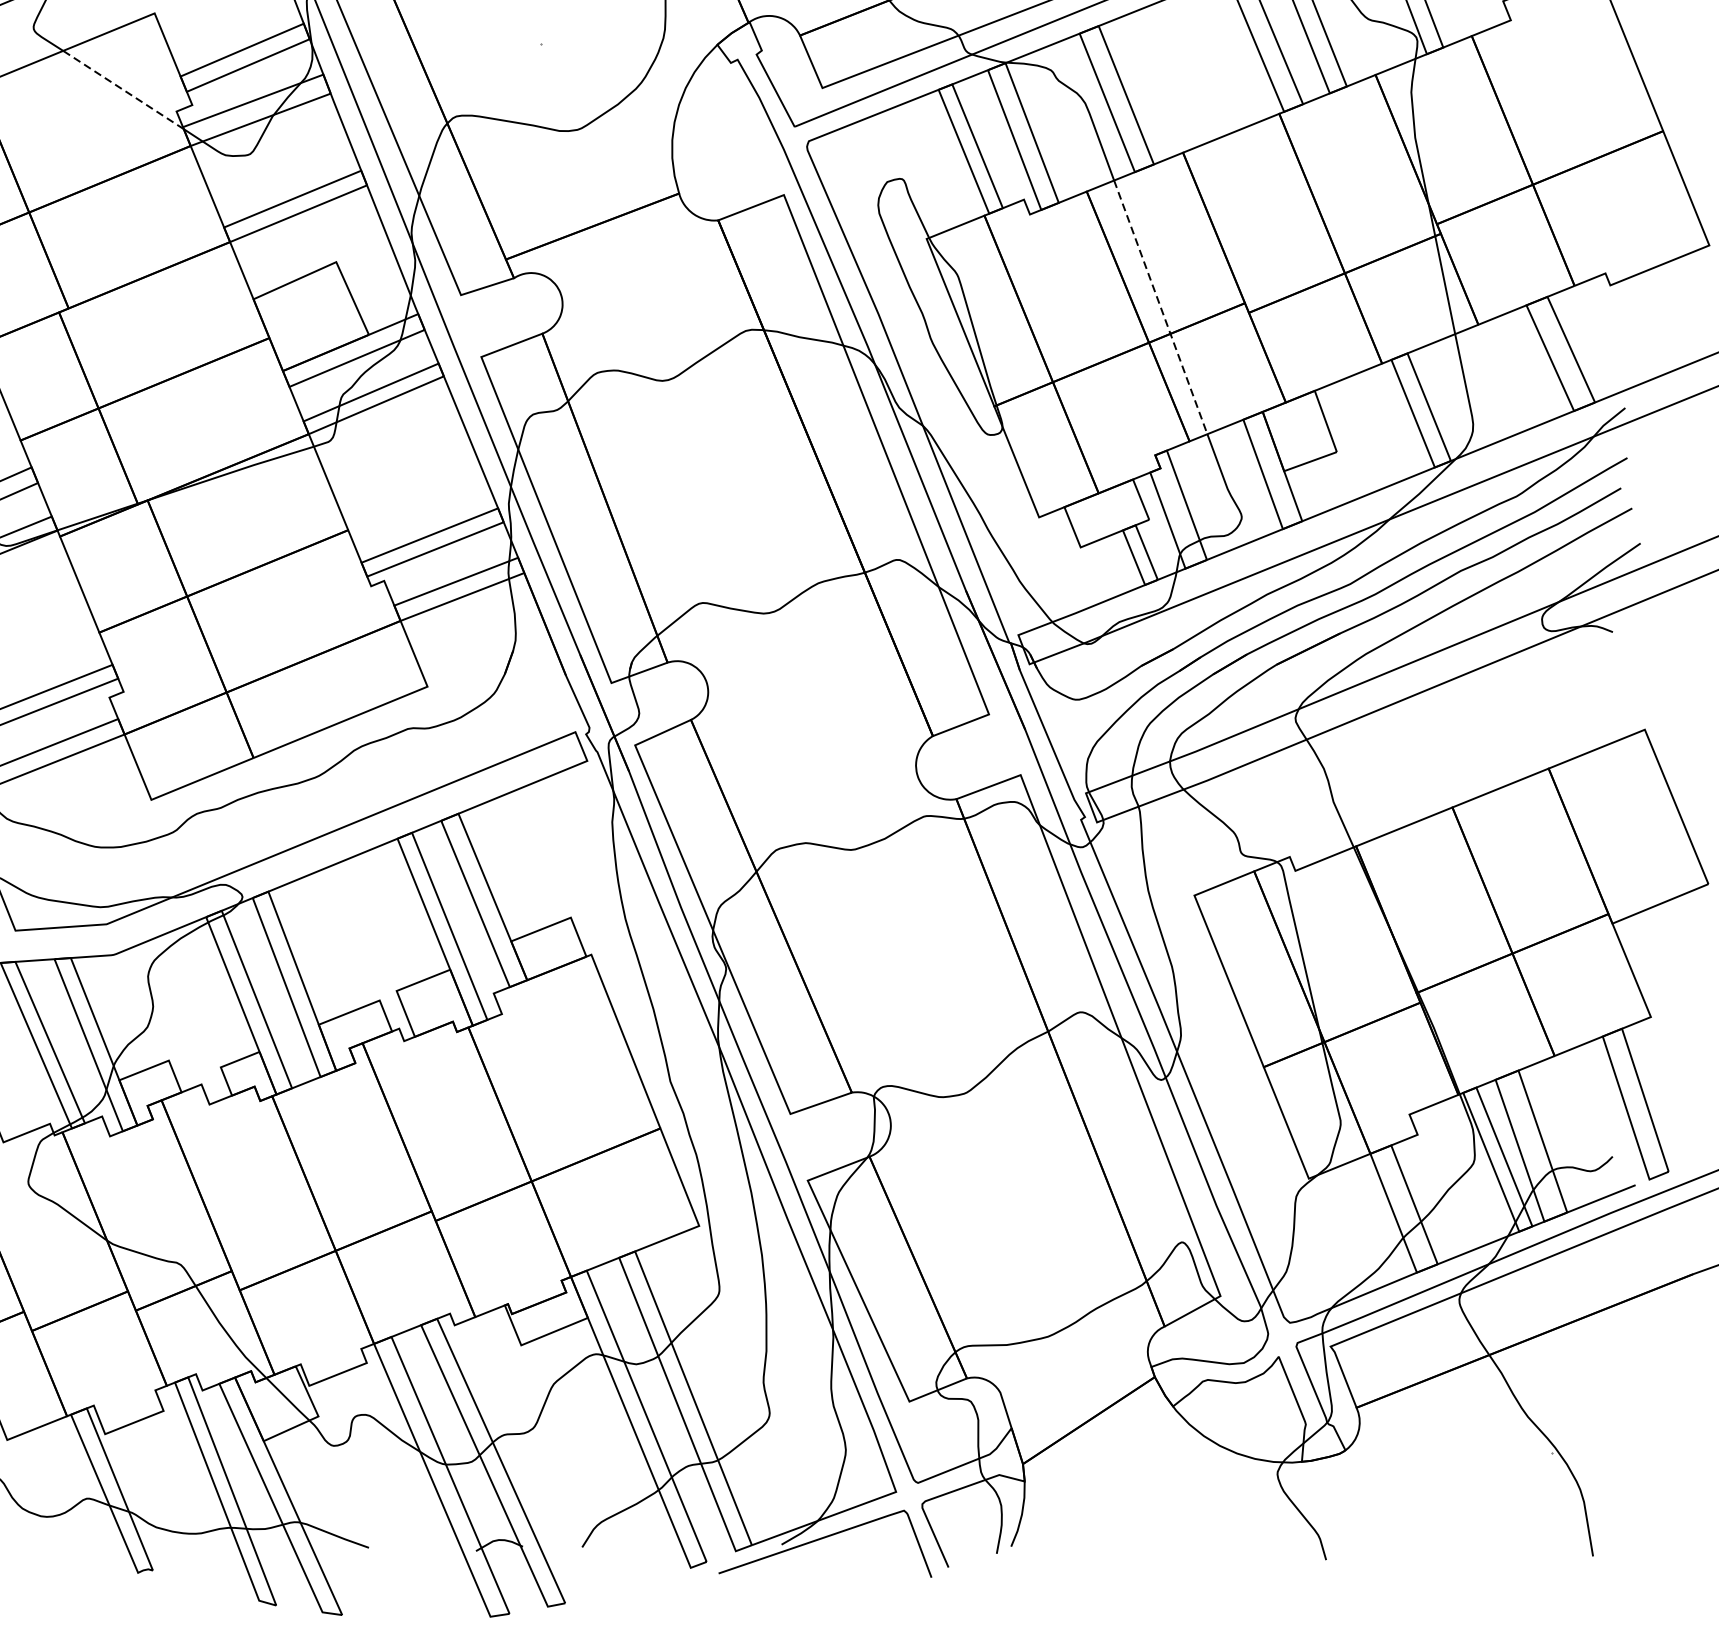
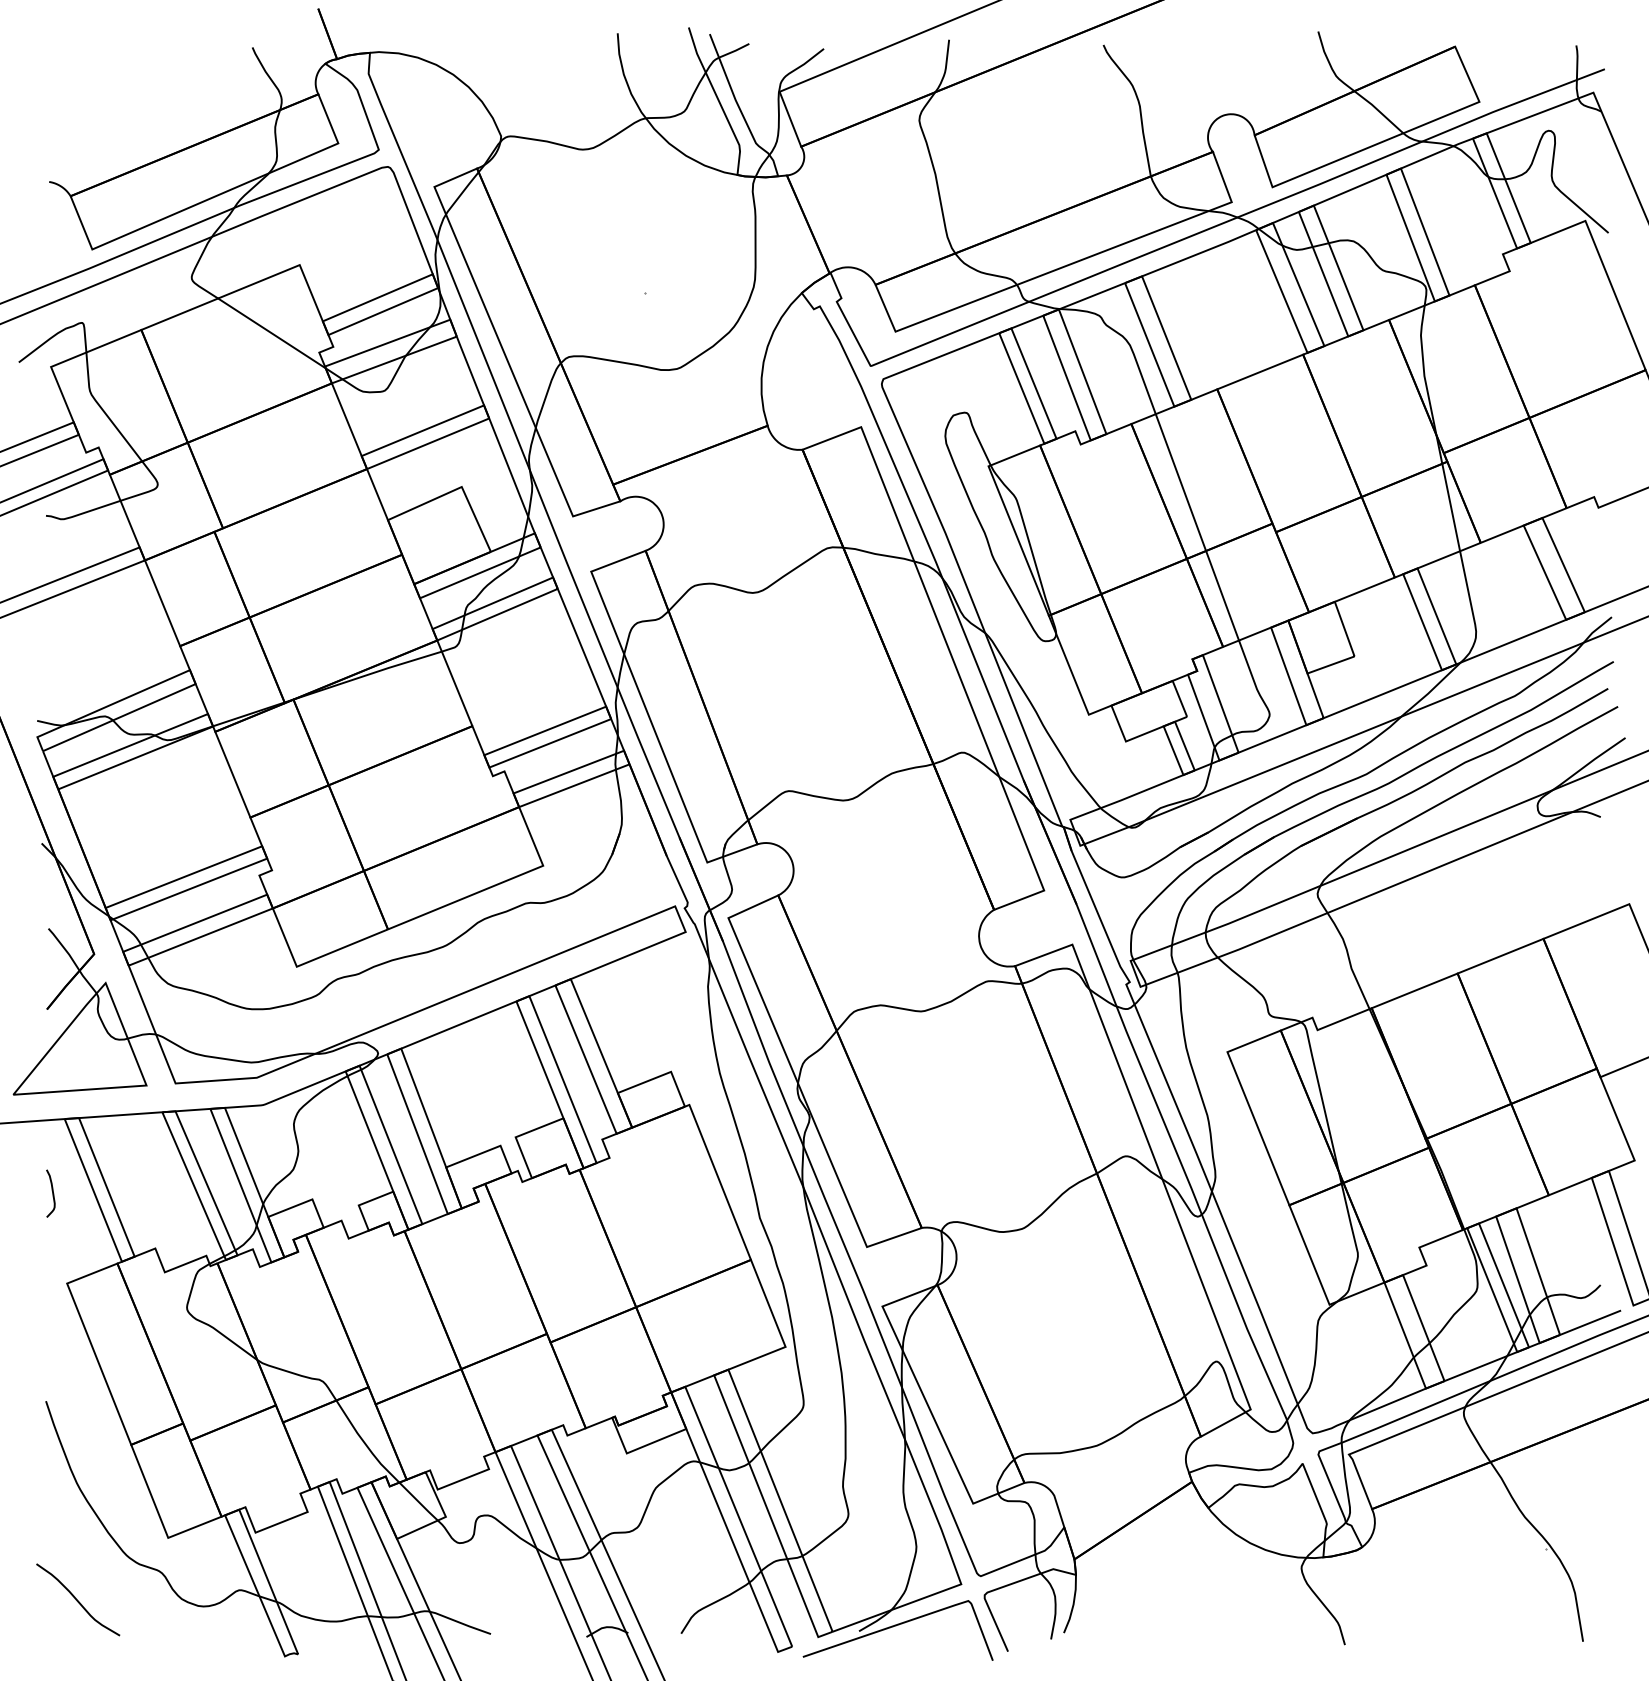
line: (123, 90) -> (271, 333), dashed -> solid
line: (1160, 307) -> (1197, 527), dashed -> solid

